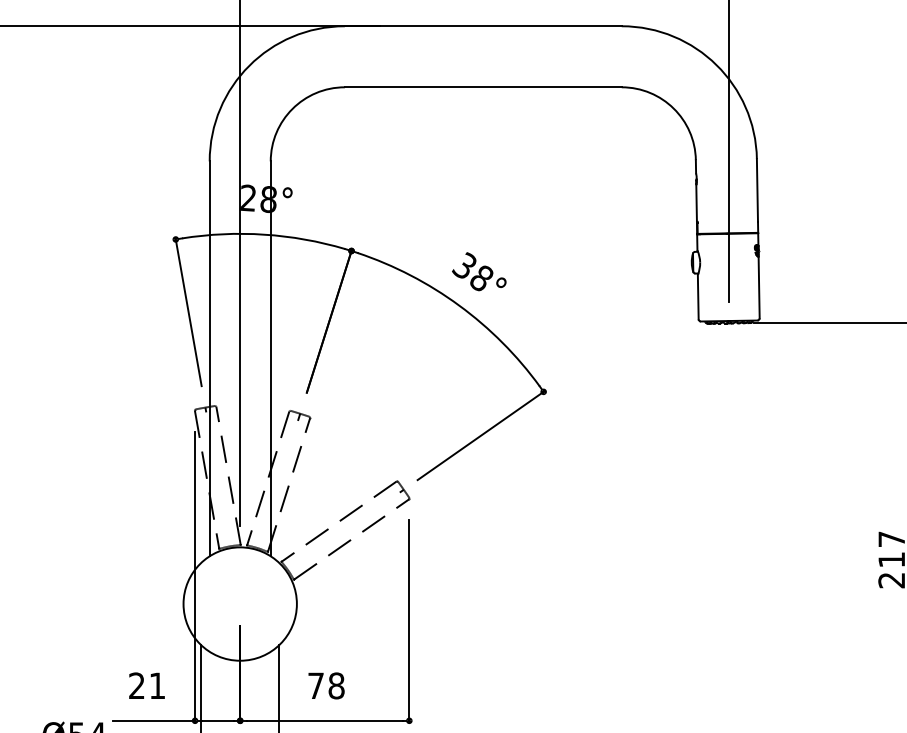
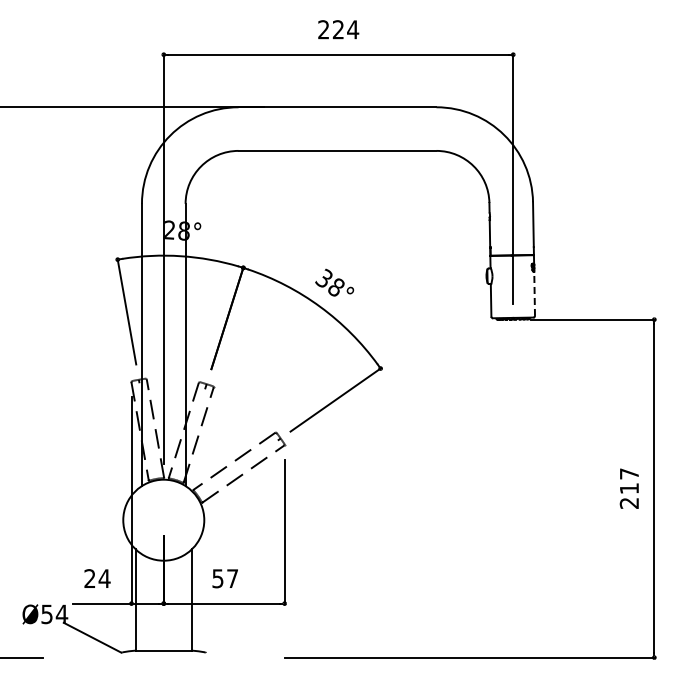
line: (758, 288) -> (534, 294), solid -> dashed
text: (157, 685) -> (104, 578), 21 -> 24
text: (326, 685) -> (225, 578), 78 -> 57

